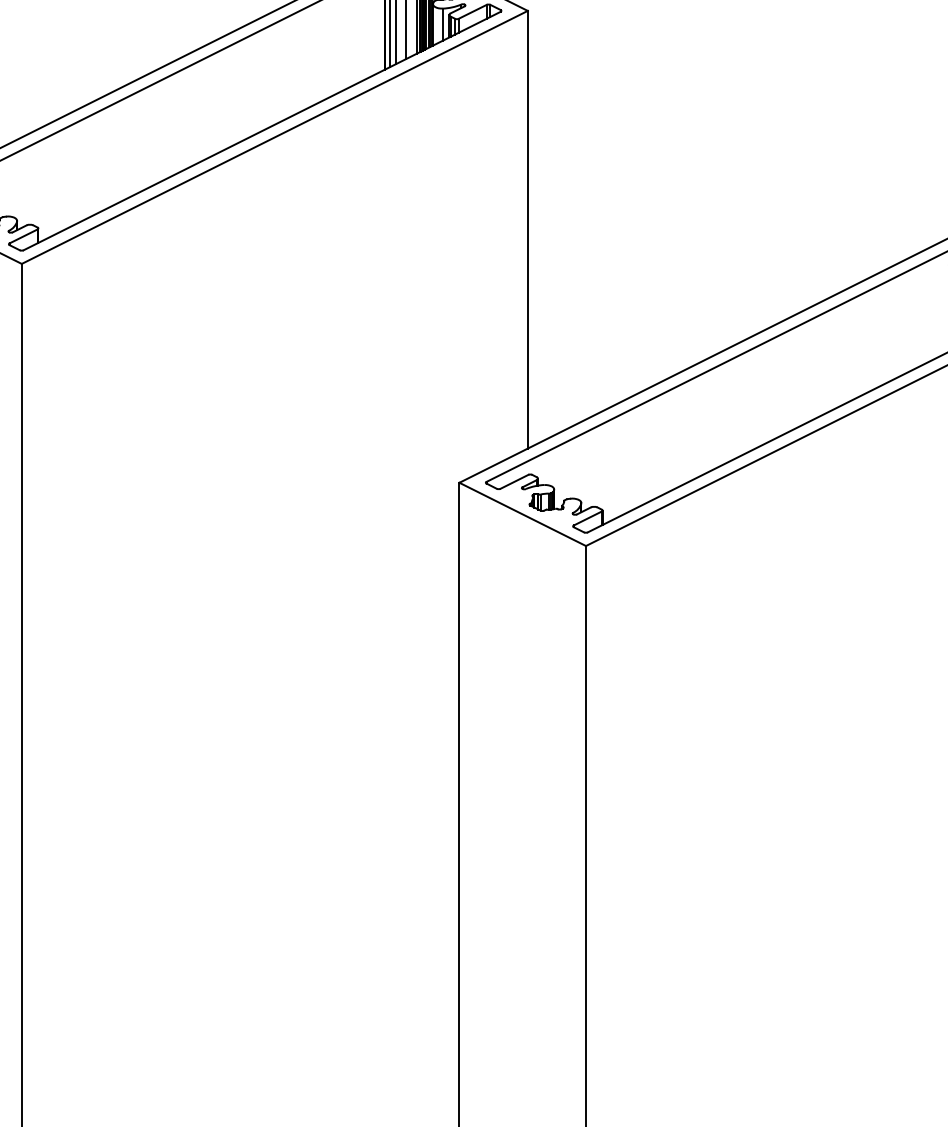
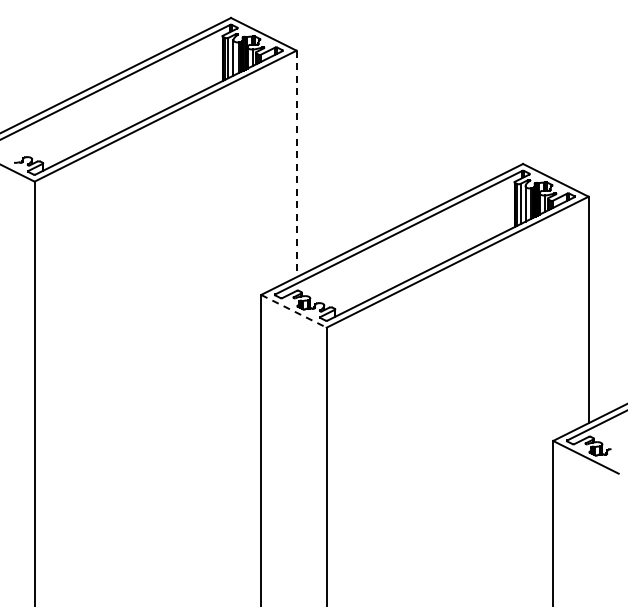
line: (527, 230) -> (296, 164), solid -> dashed
line: (521, 514) -> (293, 311), solid -> dashed

